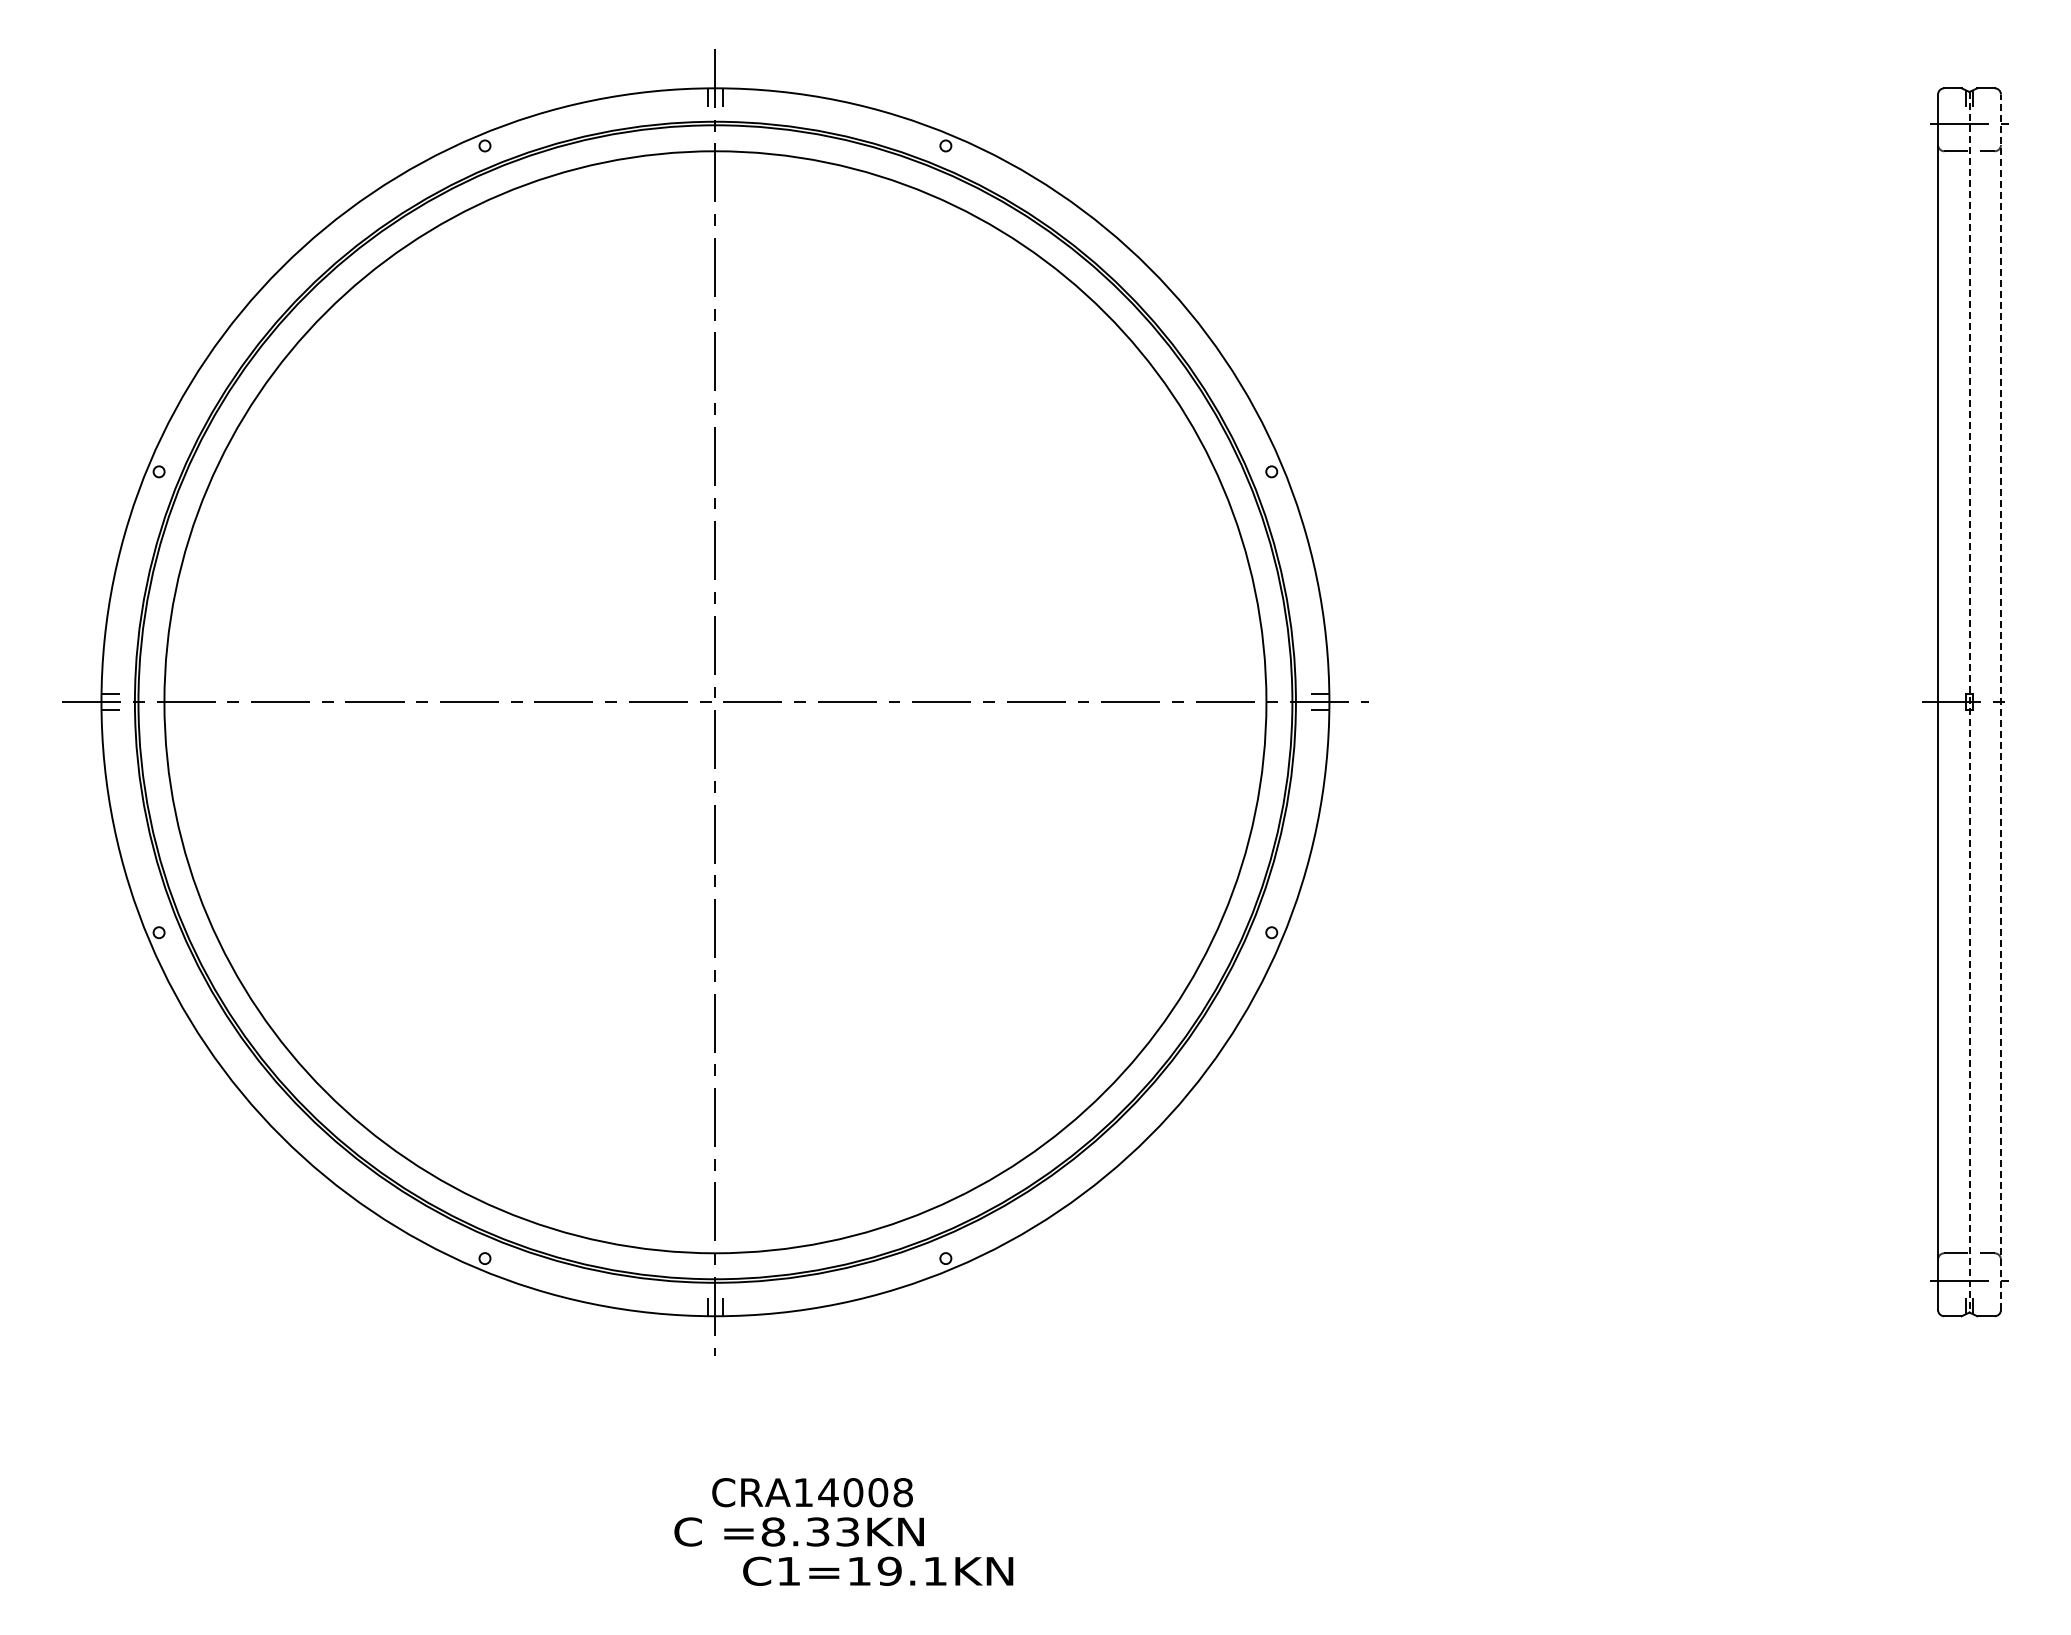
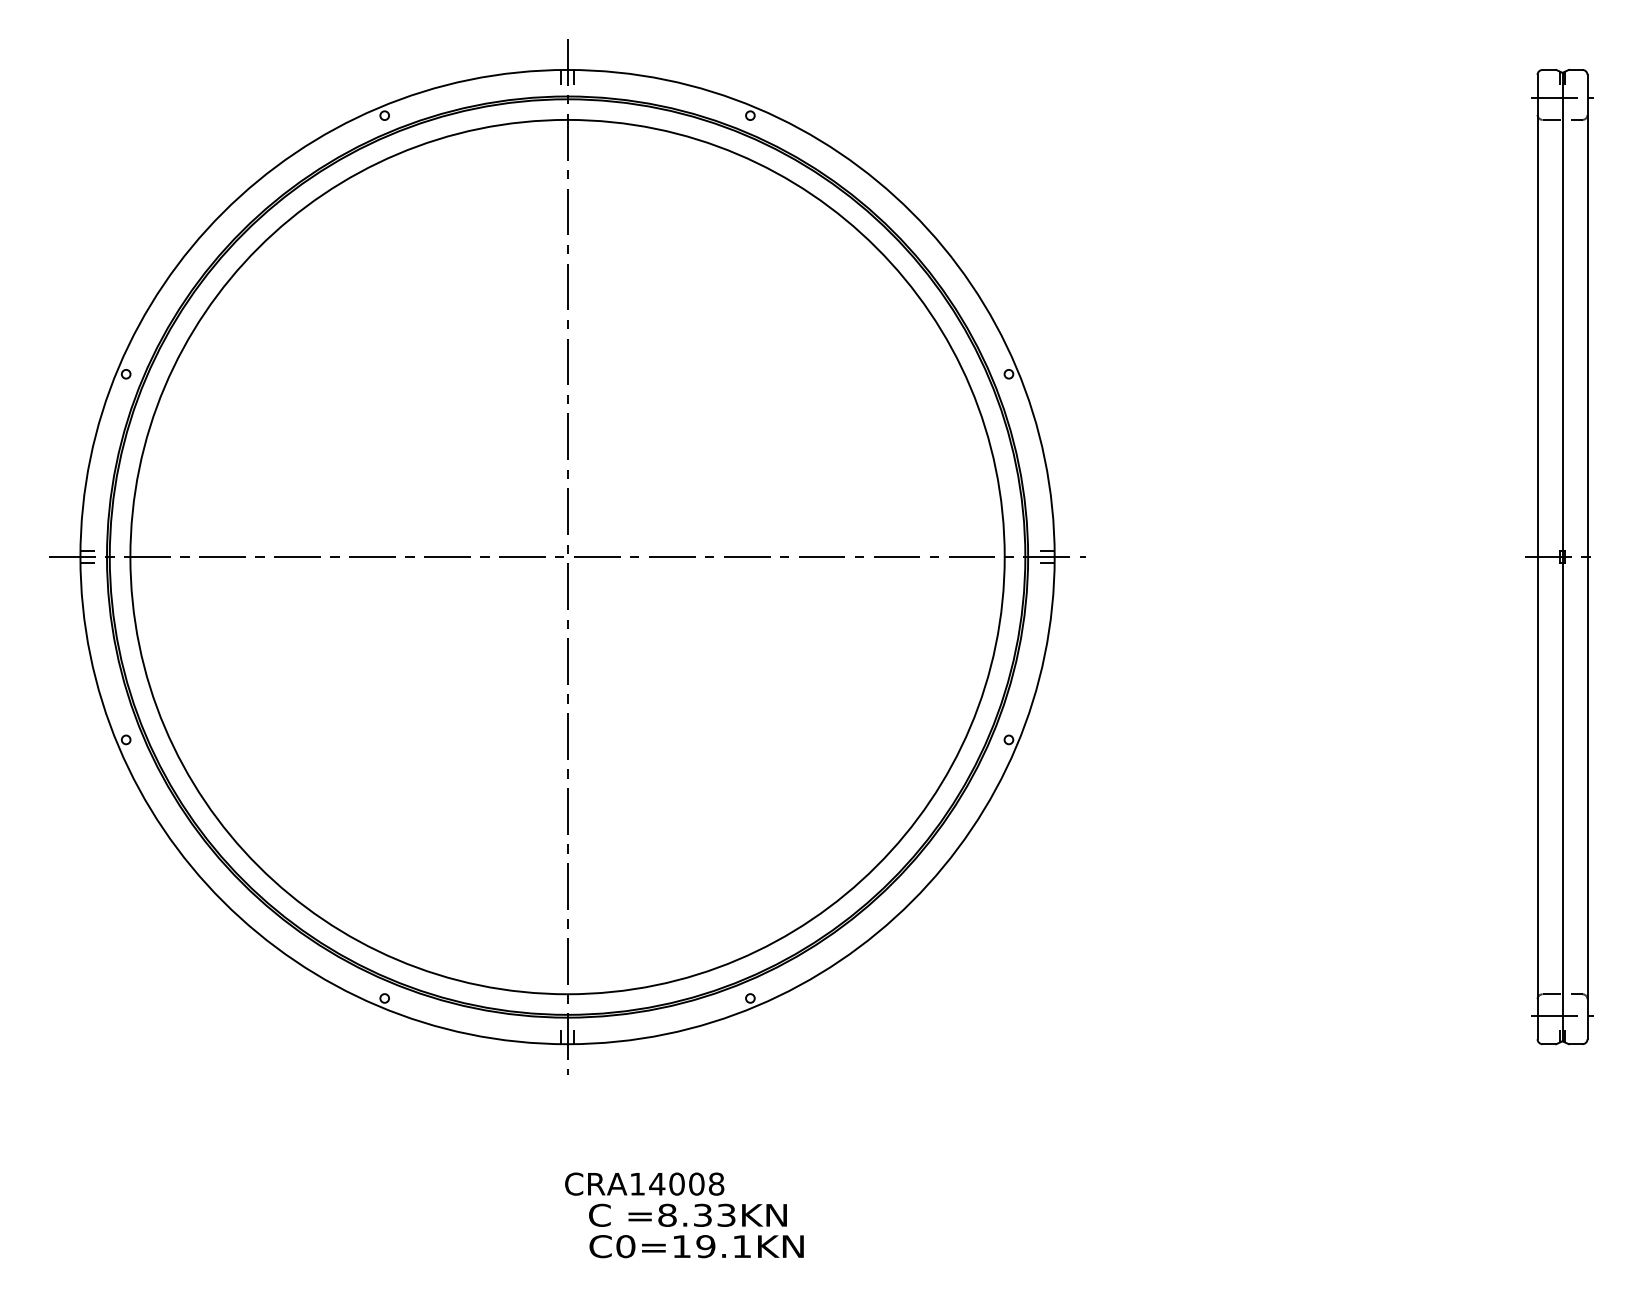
line: (1969, 702) -> (1562, 557), dashed -> solid
line: (2000, 702) -> (1587, 557), dashed -> solid
text: (798, 1531) -> (687, 1214), moved
text: (788, 1570) -> (625, 1245), C1=19.1KN -> C0=19.1KN

